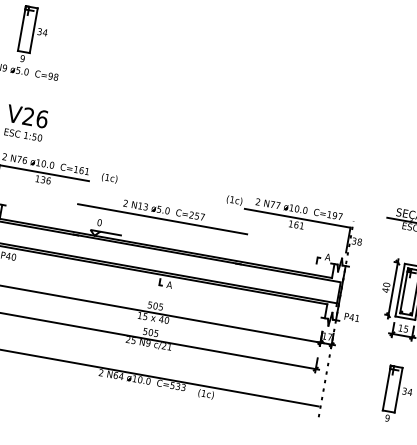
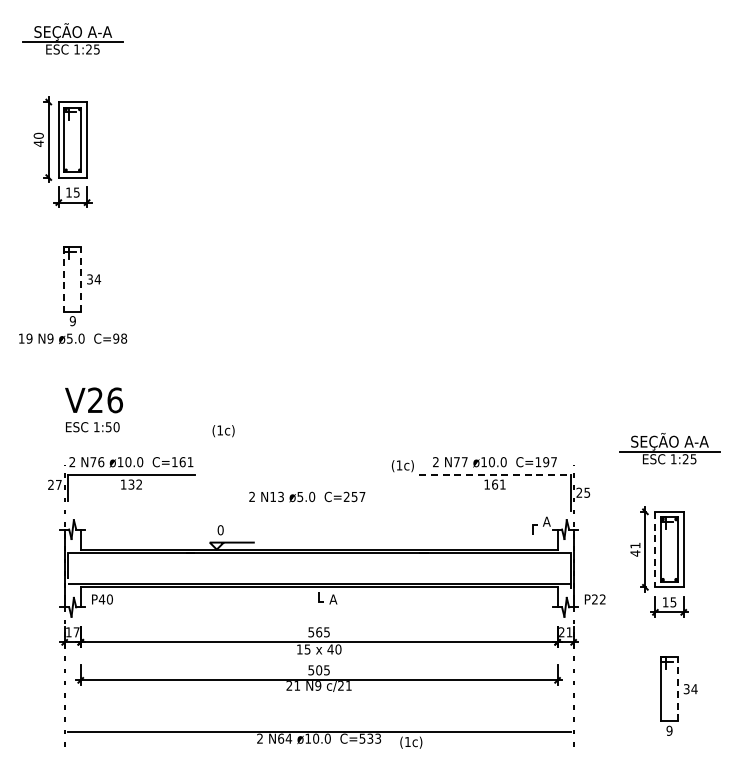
line: (21, 28) -> (64, 279), solid -> dashed
line: (33, 30) -> (81, 278), solid -> dashed
text: (109, 178) -> (223, 431), moved
text: (48, 180) -> (139, 484), 136 -> 132
line: (297, 218) -> (495, 475), solid -> dashed
line: (162, 219) -> (307, 509), removed
text: (357, 241) -> (583, 492), 38 -> 25
text: (386, 284) -> (635, 545), 40 -> 41
line: (400, 290) -> (655, 549), solid -> dashed
text: (155, 306) -> (319, 632), 505 -> 565
text: (354, 317) -> (598, 599), P41 -> P22
text: (327, 336) -> (565, 632), 17 -> 21
text: (133, 340) -> (297, 685), 25 -> 21
line: (399, 389) -> (678, 688), solid -> dashed

